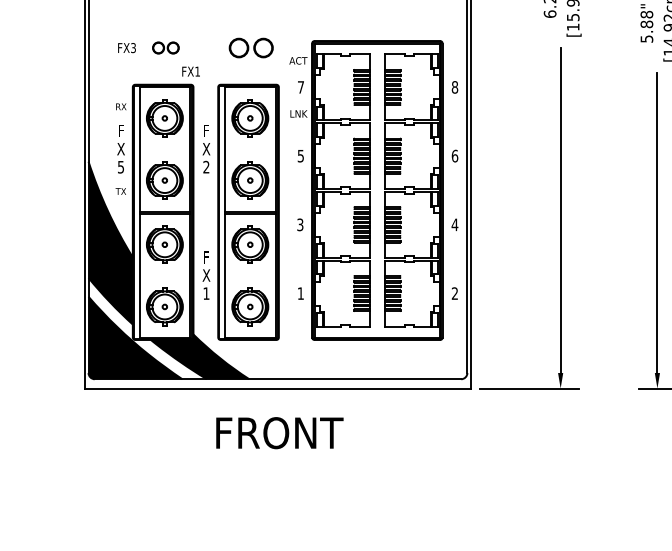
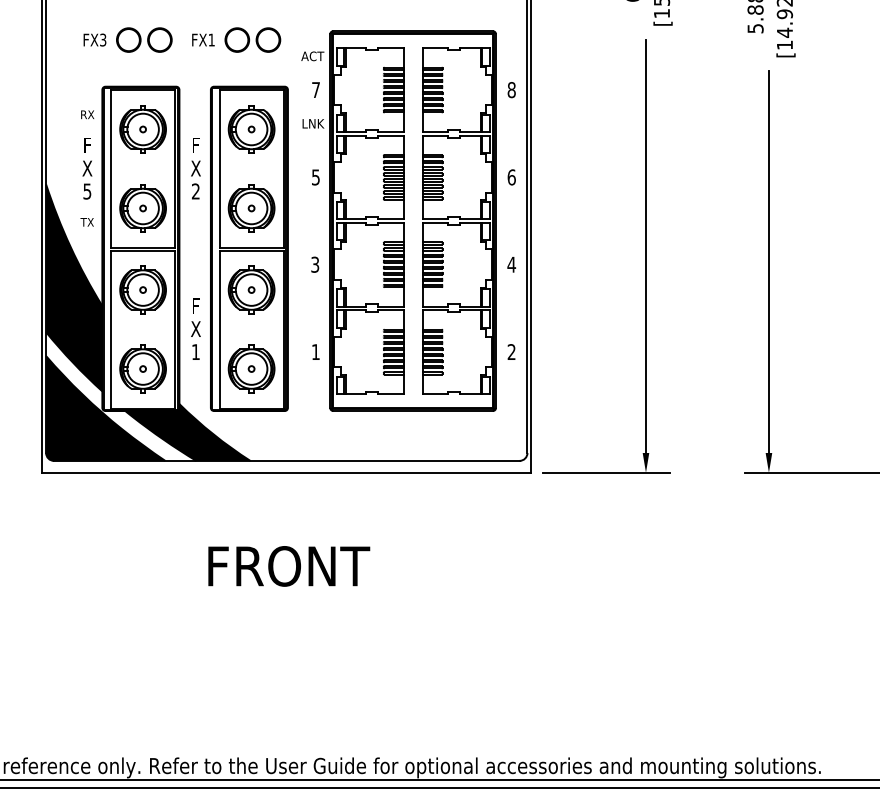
part: (165, 47) -> (144, 39), size x1.67
text: (191, 71) -> (203, 39), moved
text: (280, 433) -> (289, 566), moved

